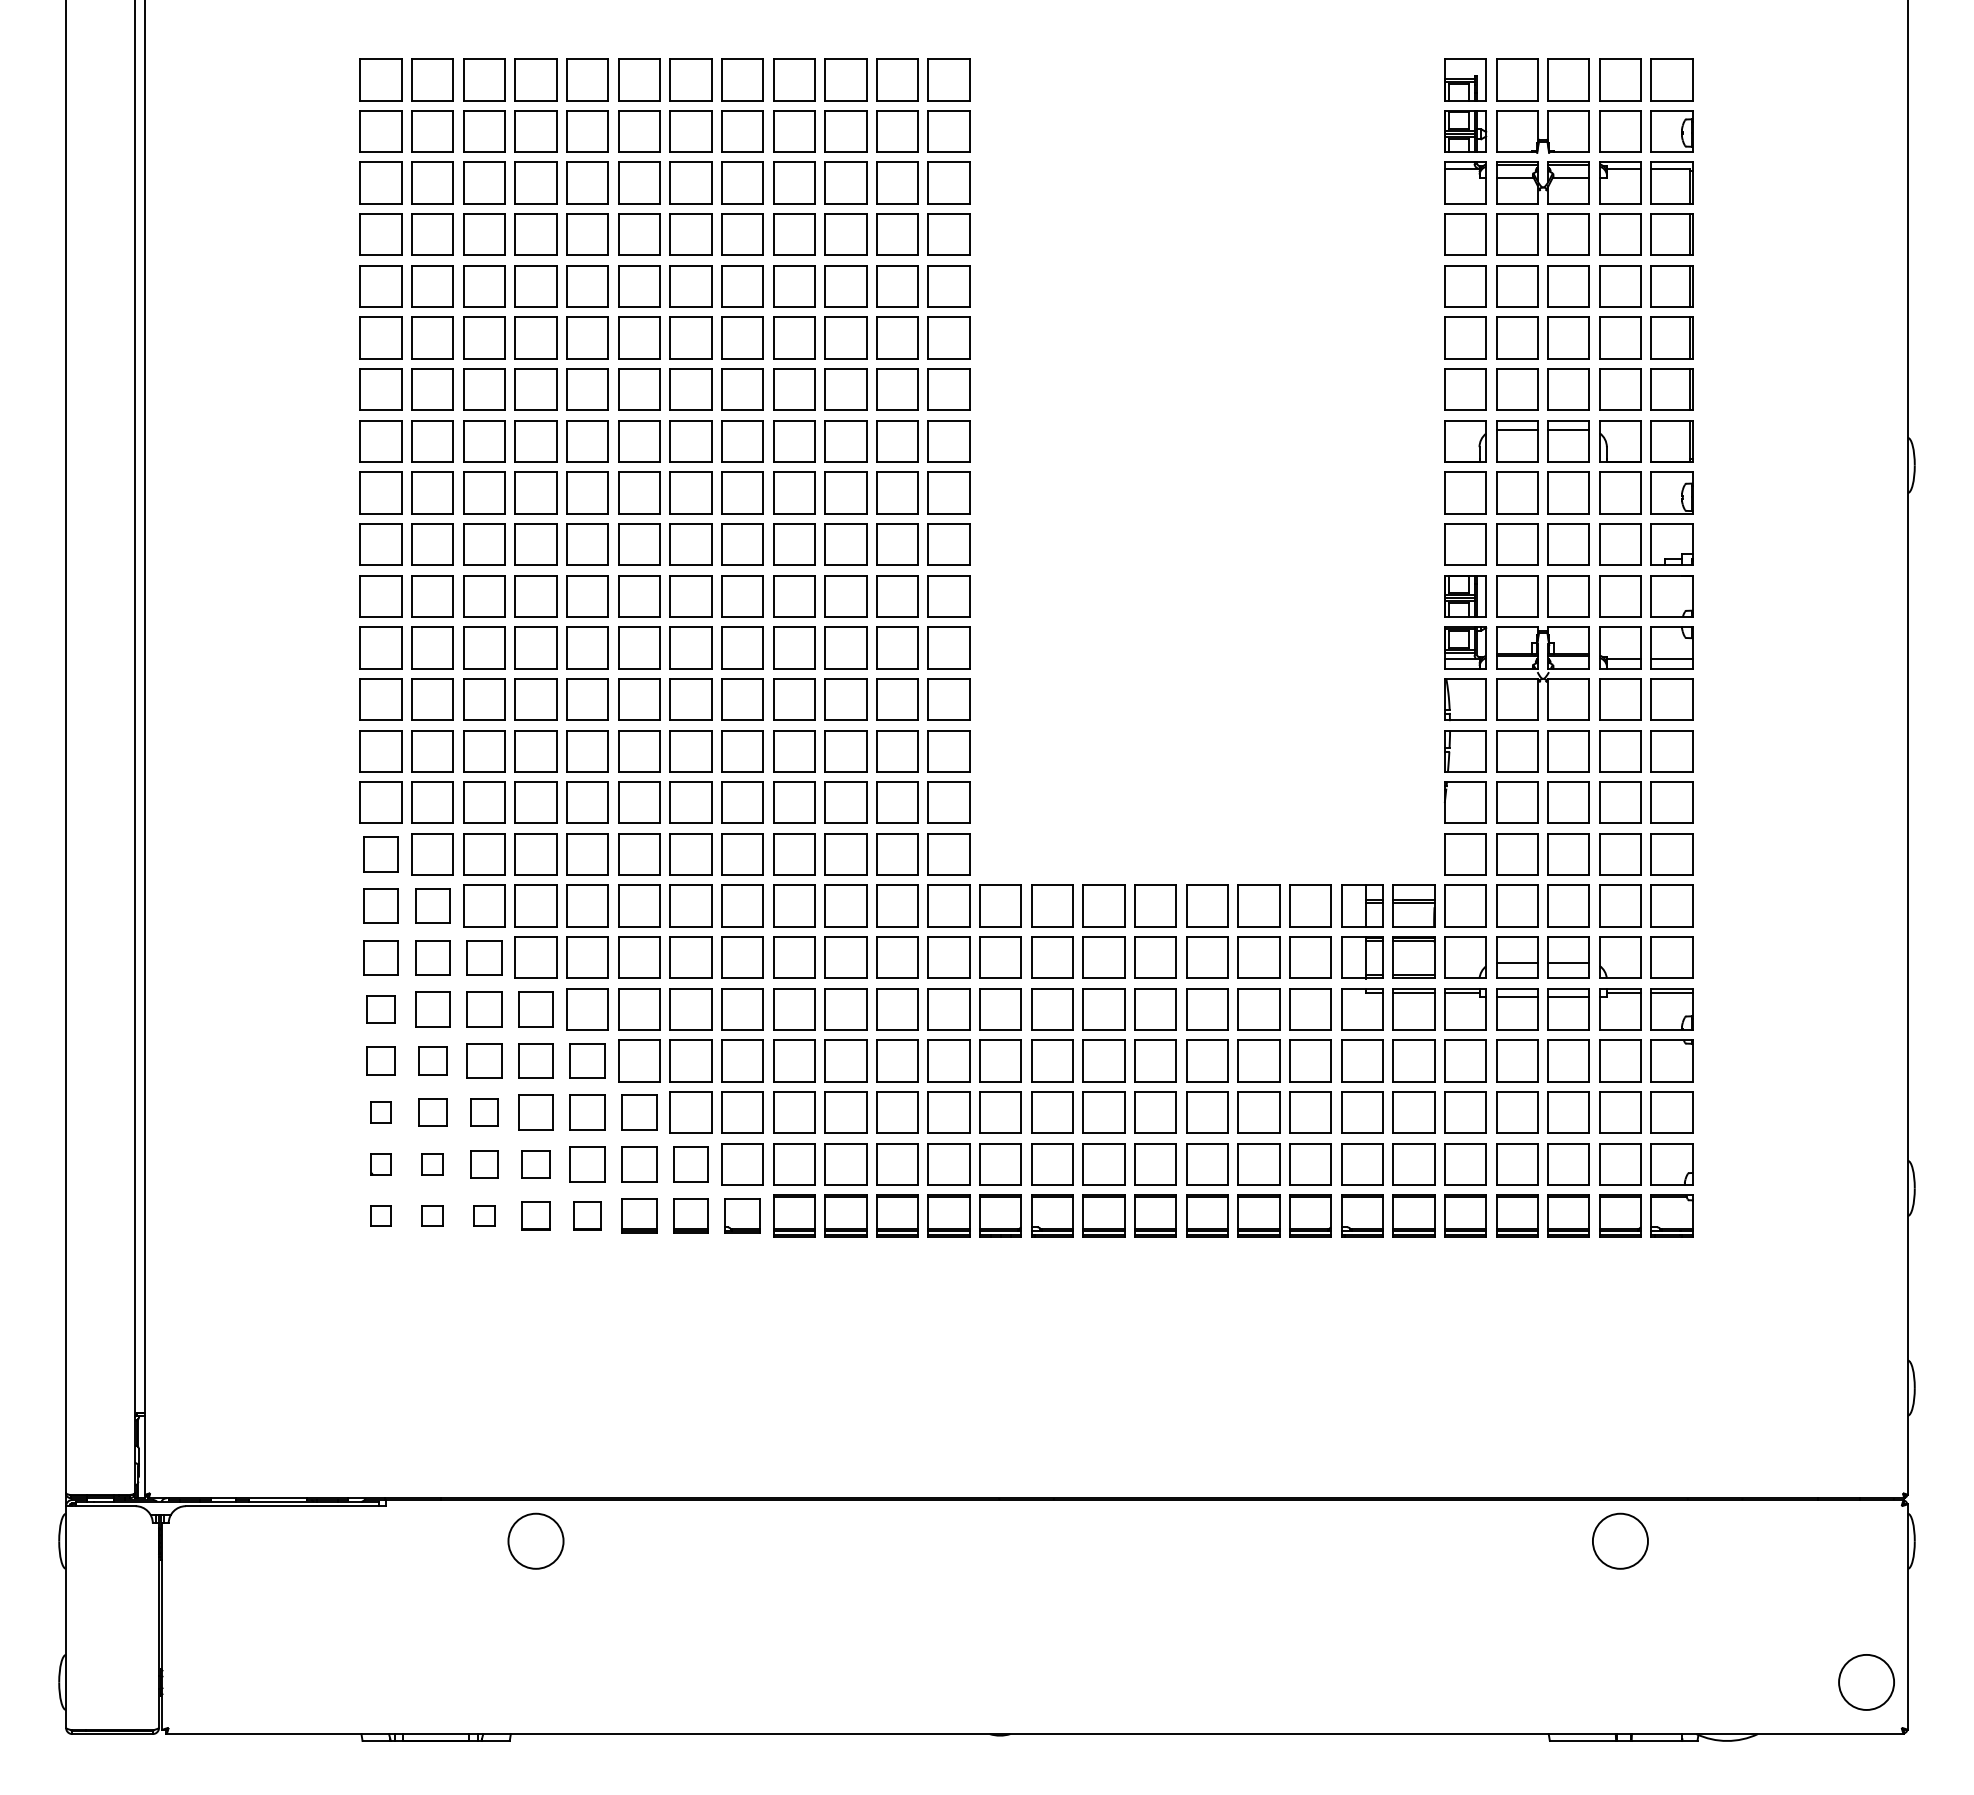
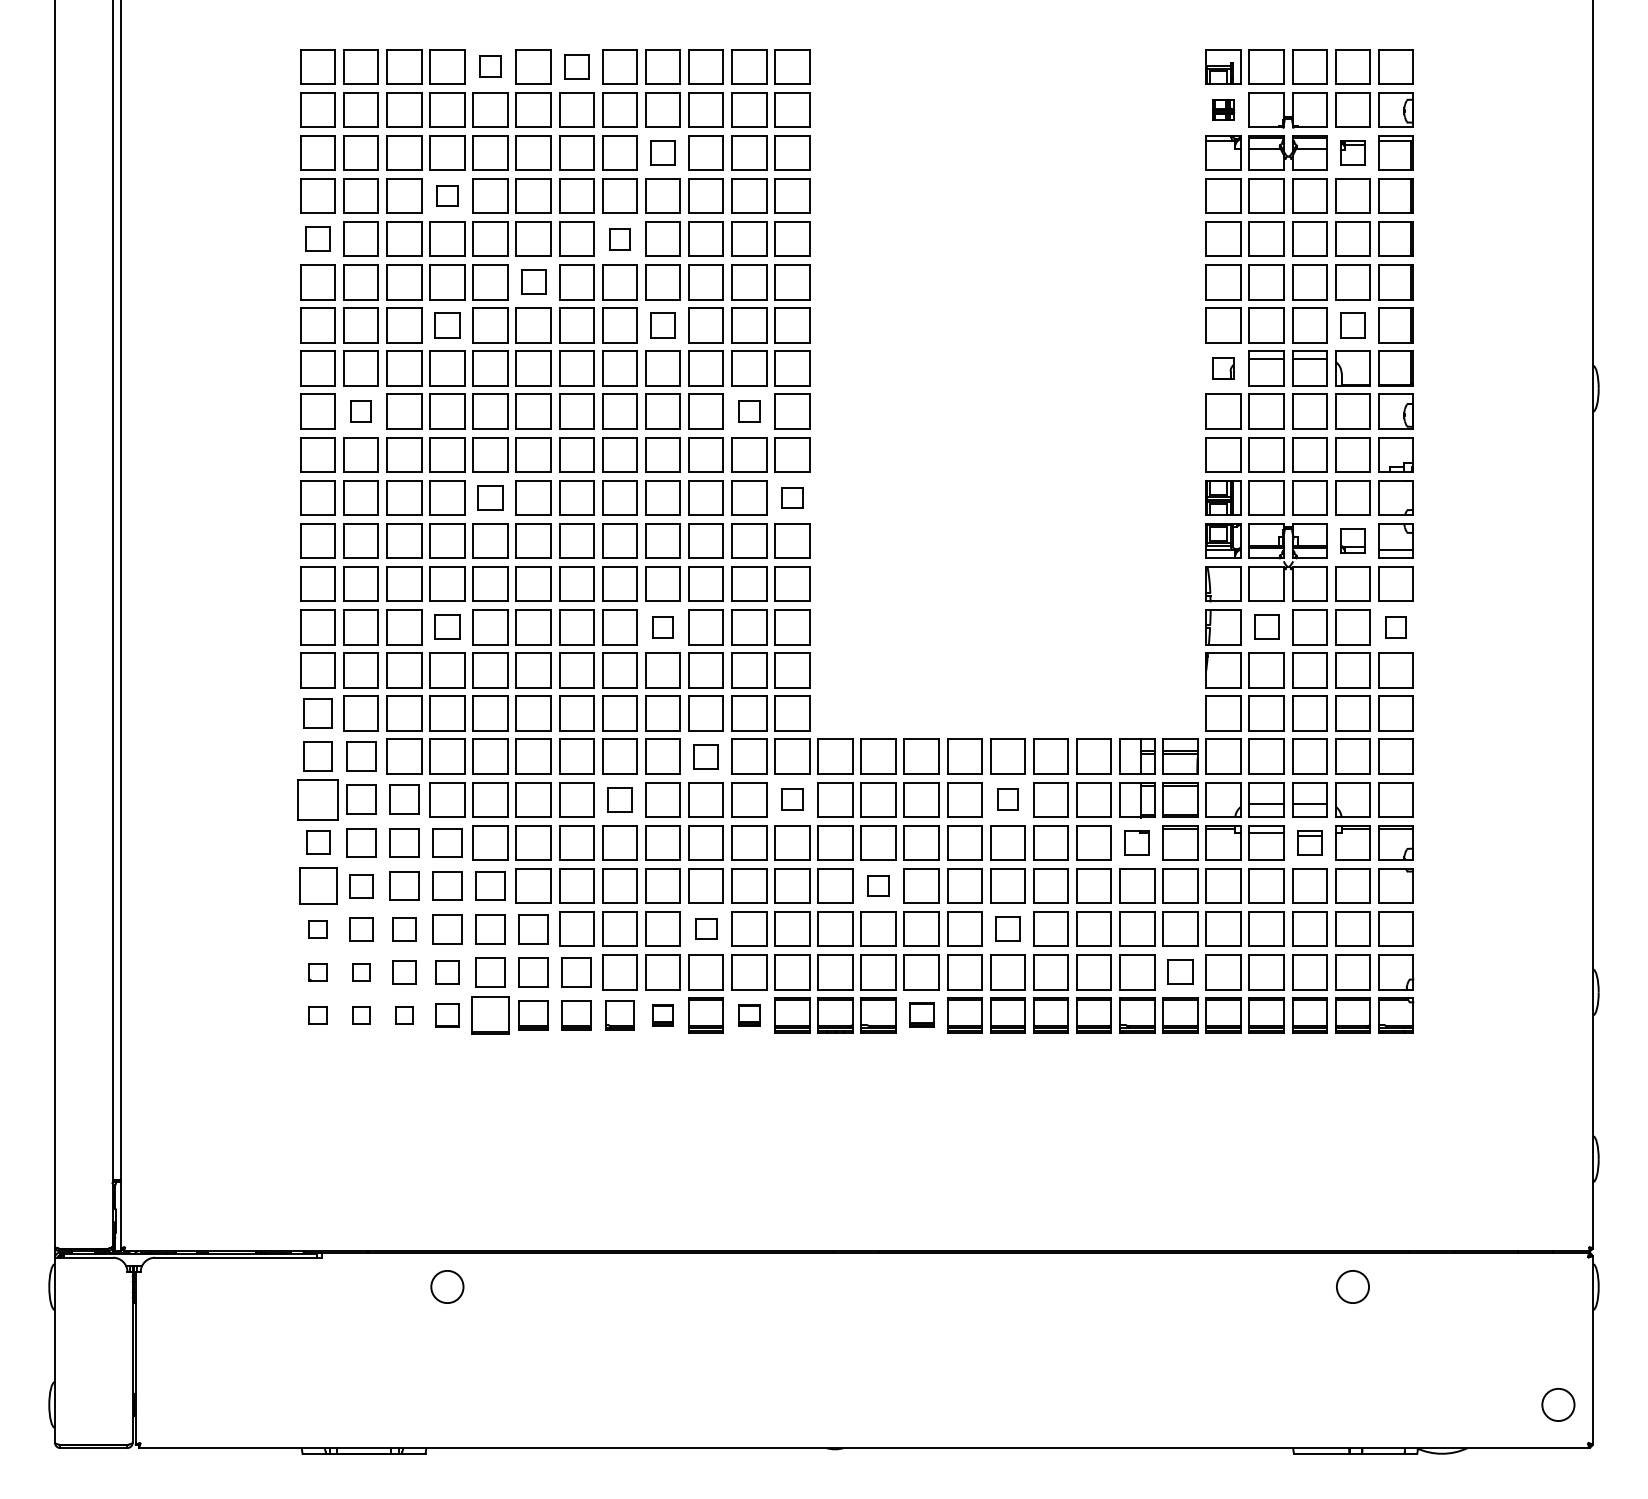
part: (587, 79) -> (490, 66), size x0.6
part: (690, 79) -> (576, 66), size x0.7
part: (1465, 131) -> (1223, 109), size x0.6
part: (794, 182) -> (663, 152), size x0.7
part: (1620, 182) -> (1352, 152), size x0.7
part: (535, 234) -> (446, 195), size x0.6
part: (380, 286) -> (317, 239), size x0.7
part: (742, 286) -> (619, 239), size x0.6
part: (639, 337) -> (533, 281), size x0.7
part: (535, 389) -> (446, 325), size x0.7
part: (794, 389) -> (663, 325), size x0.7
part: (1620, 389) -> (1352, 325), size x0.7
part: (1465, 441) -> (1223, 368), size x0.6
part: (432, 492) -> (360, 411), size x0.6
part: (897, 492) -> (749, 411), size x0.6
part: (587, 596) -> (490, 498), size x0.7
part: (948, 596) -> (791, 498), size x0.6
part: (1620, 647) -> (1352, 540), size x0.7
part: (535, 751) -> (446, 627), size x0.7
part: (794, 751) -> (663, 627), size x0.6
part: (1517, 751) -> (1266, 627), size x0.7
part: (1671, 751) -> (1395, 627), size x0.6
part: (845, 905) -> (705, 756), size x0.7
part: (380, 957) -> (317, 799), size x1.4
part: (742, 957) -> (619, 799), size x0.7
part: (948, 957) -> (791, 799), size x0.6
part: (1207, 957) -> (1008, 799), size x0.6
part: (1362, 1009) -> (1137, 843), size x0.7
part: (1568, 1009) -> (1309, 843), size x0.7
part: (380, 1060) -> (317, 885), size x1.6
part: (1052, 1060) -> (878, 885), size x0.6
part: (845, 1112) -> (705, 929), size x0.6
part: (1207, 1112) -> (1008, 929), size x0.7
part: (1413, 1164) -> (1180, 972), size x0.7
part: (587, 1215) -> (490, 1015), size x1.6
part: (794, 1215) -> (663, 1015), size x0.6
part: (897, 1215) -> (749, 1015), size x0.6
part: (1103, 1215) -> (921, 1015), size x0.7
circle: (535, 1540) -> (446, 1286), size x0.7
circle: (1620, 1540) -> (1352, 1286), size x0.7
circle: (1866, 1682) -> (1558, 1404), size x0.7

